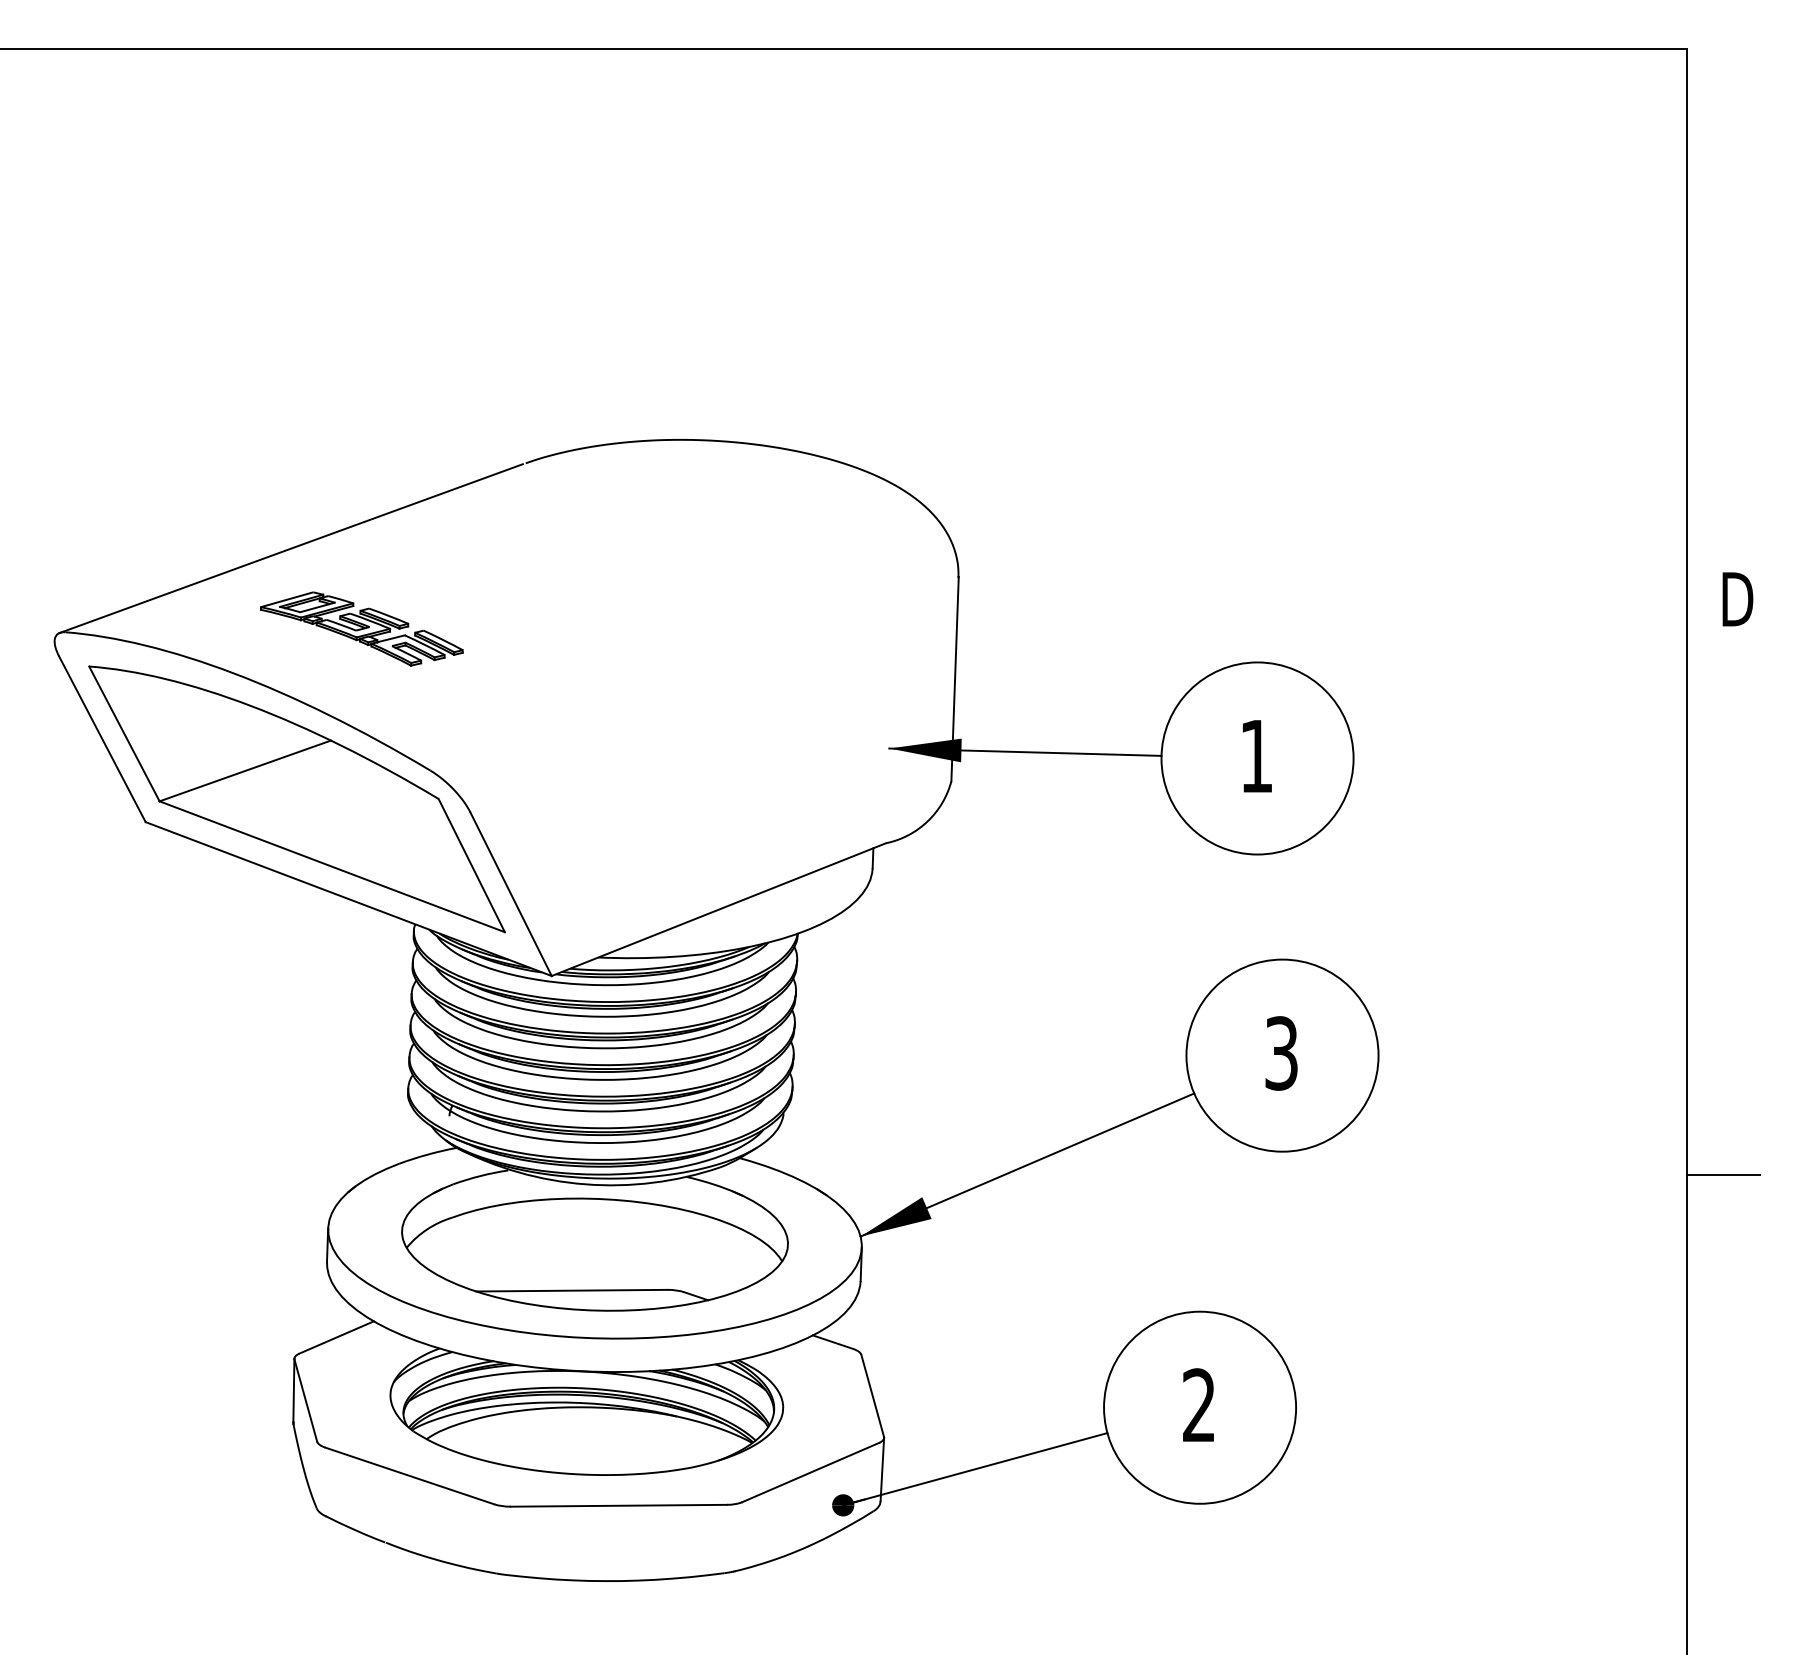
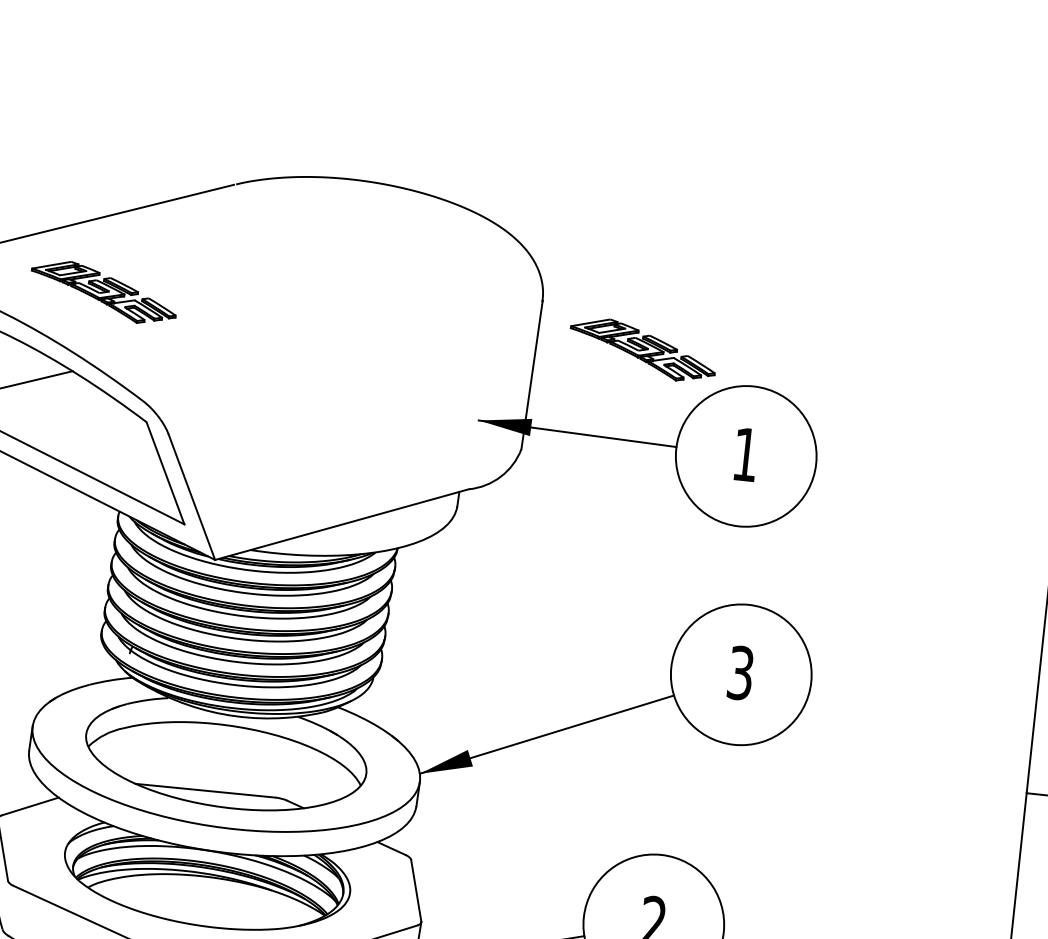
part: (1101, 628) -> (642, 349), added

